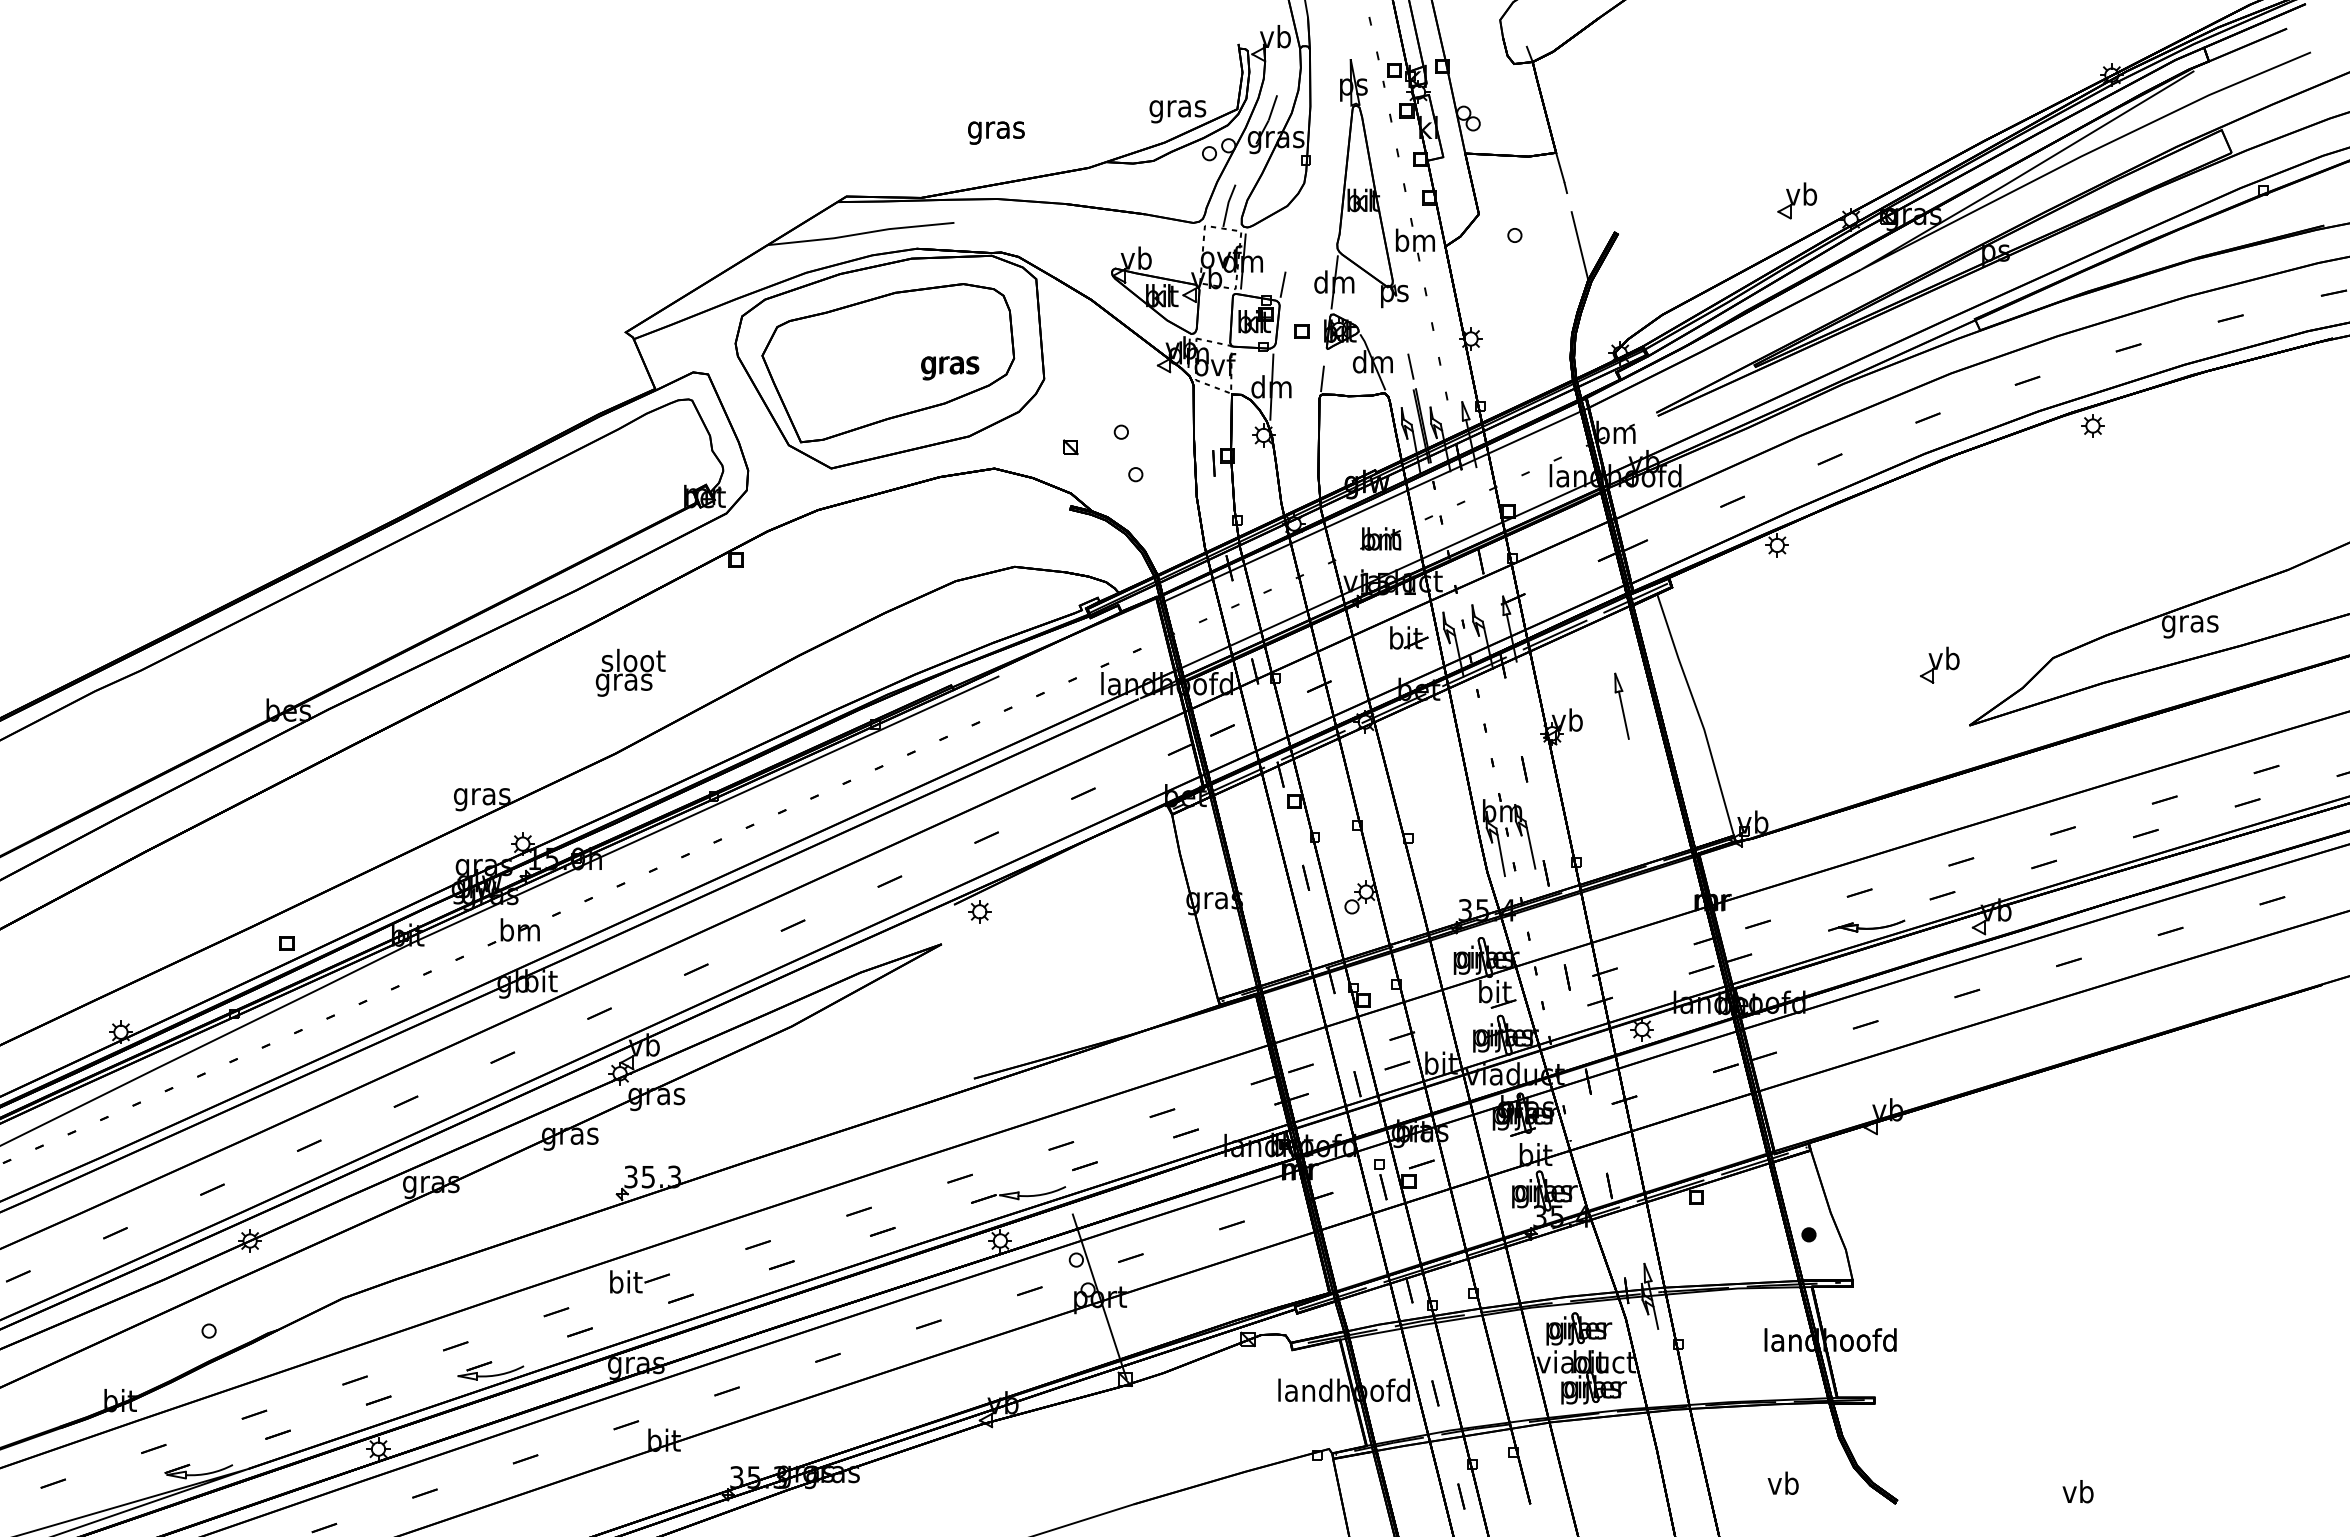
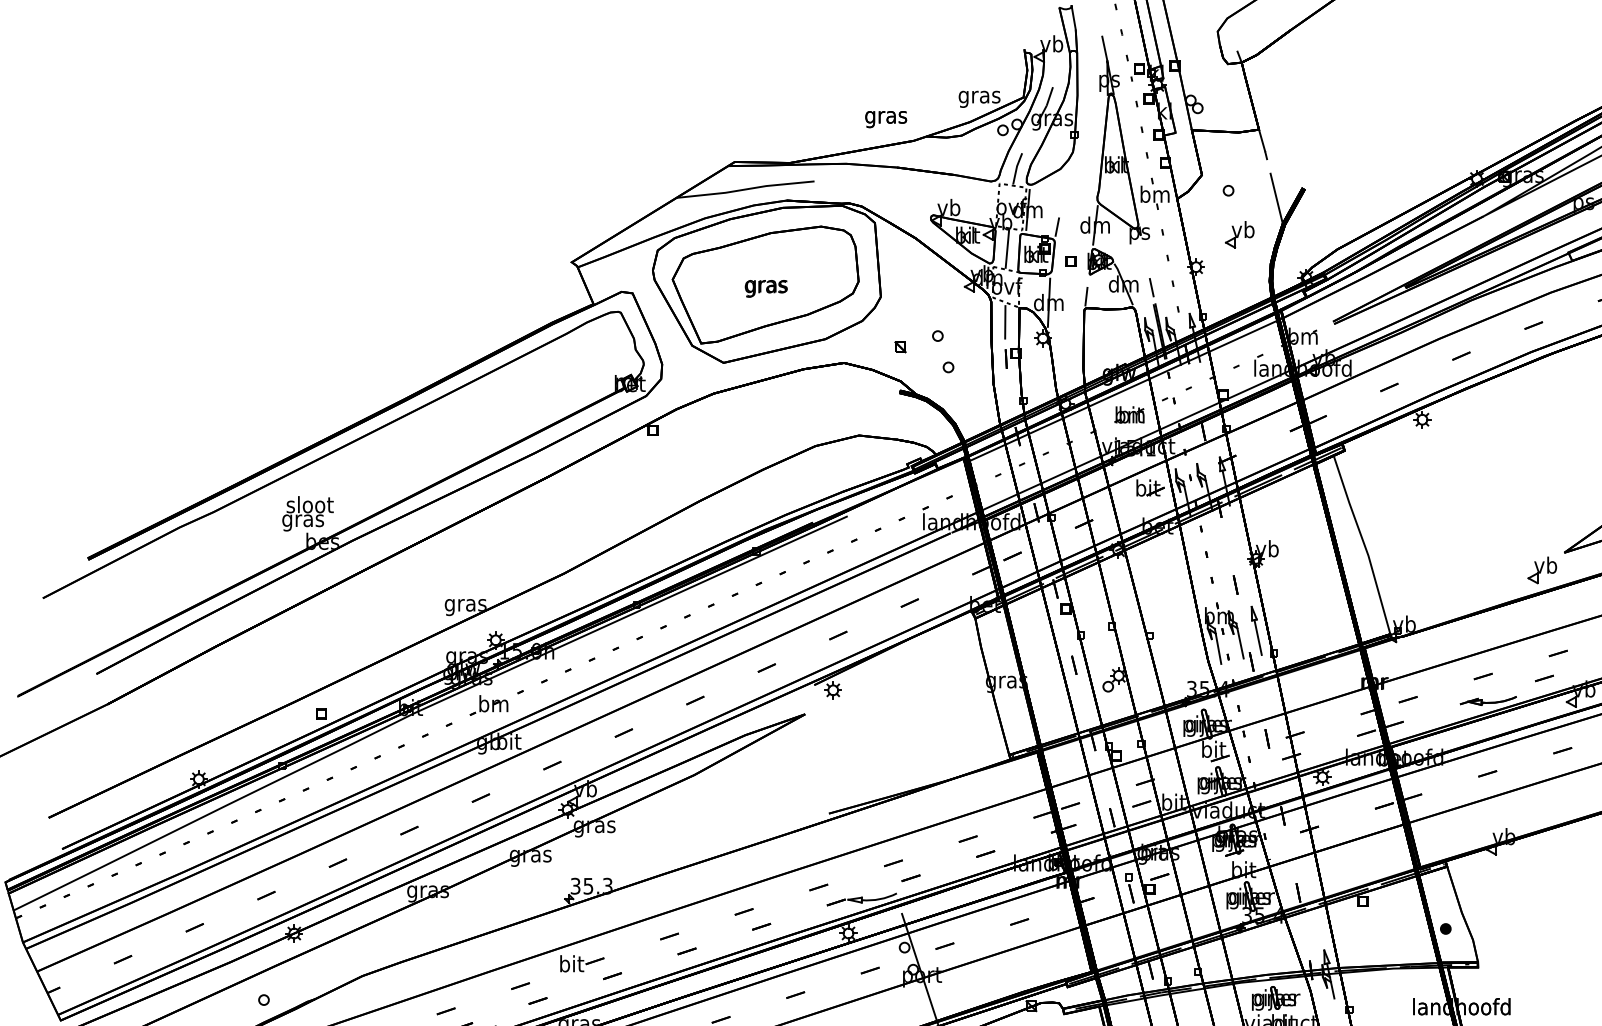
line: (1346, 42) -> (1104, 48), added
text: (996, 132) -> (886, 119), moved
part: (1797, 200) -> (1240, 234), moved
line: (1215, 314) -> (1007, 249), added
text: (950, 368) -> (766, 289), moved
line: (1212, 413) -> (1005, 322), added
part: (1939, 664) -> (1542, 569), moved
text: (630, 672) -> (307, 513), moved
part: (1621, 705) -> (1256, 630), moved

